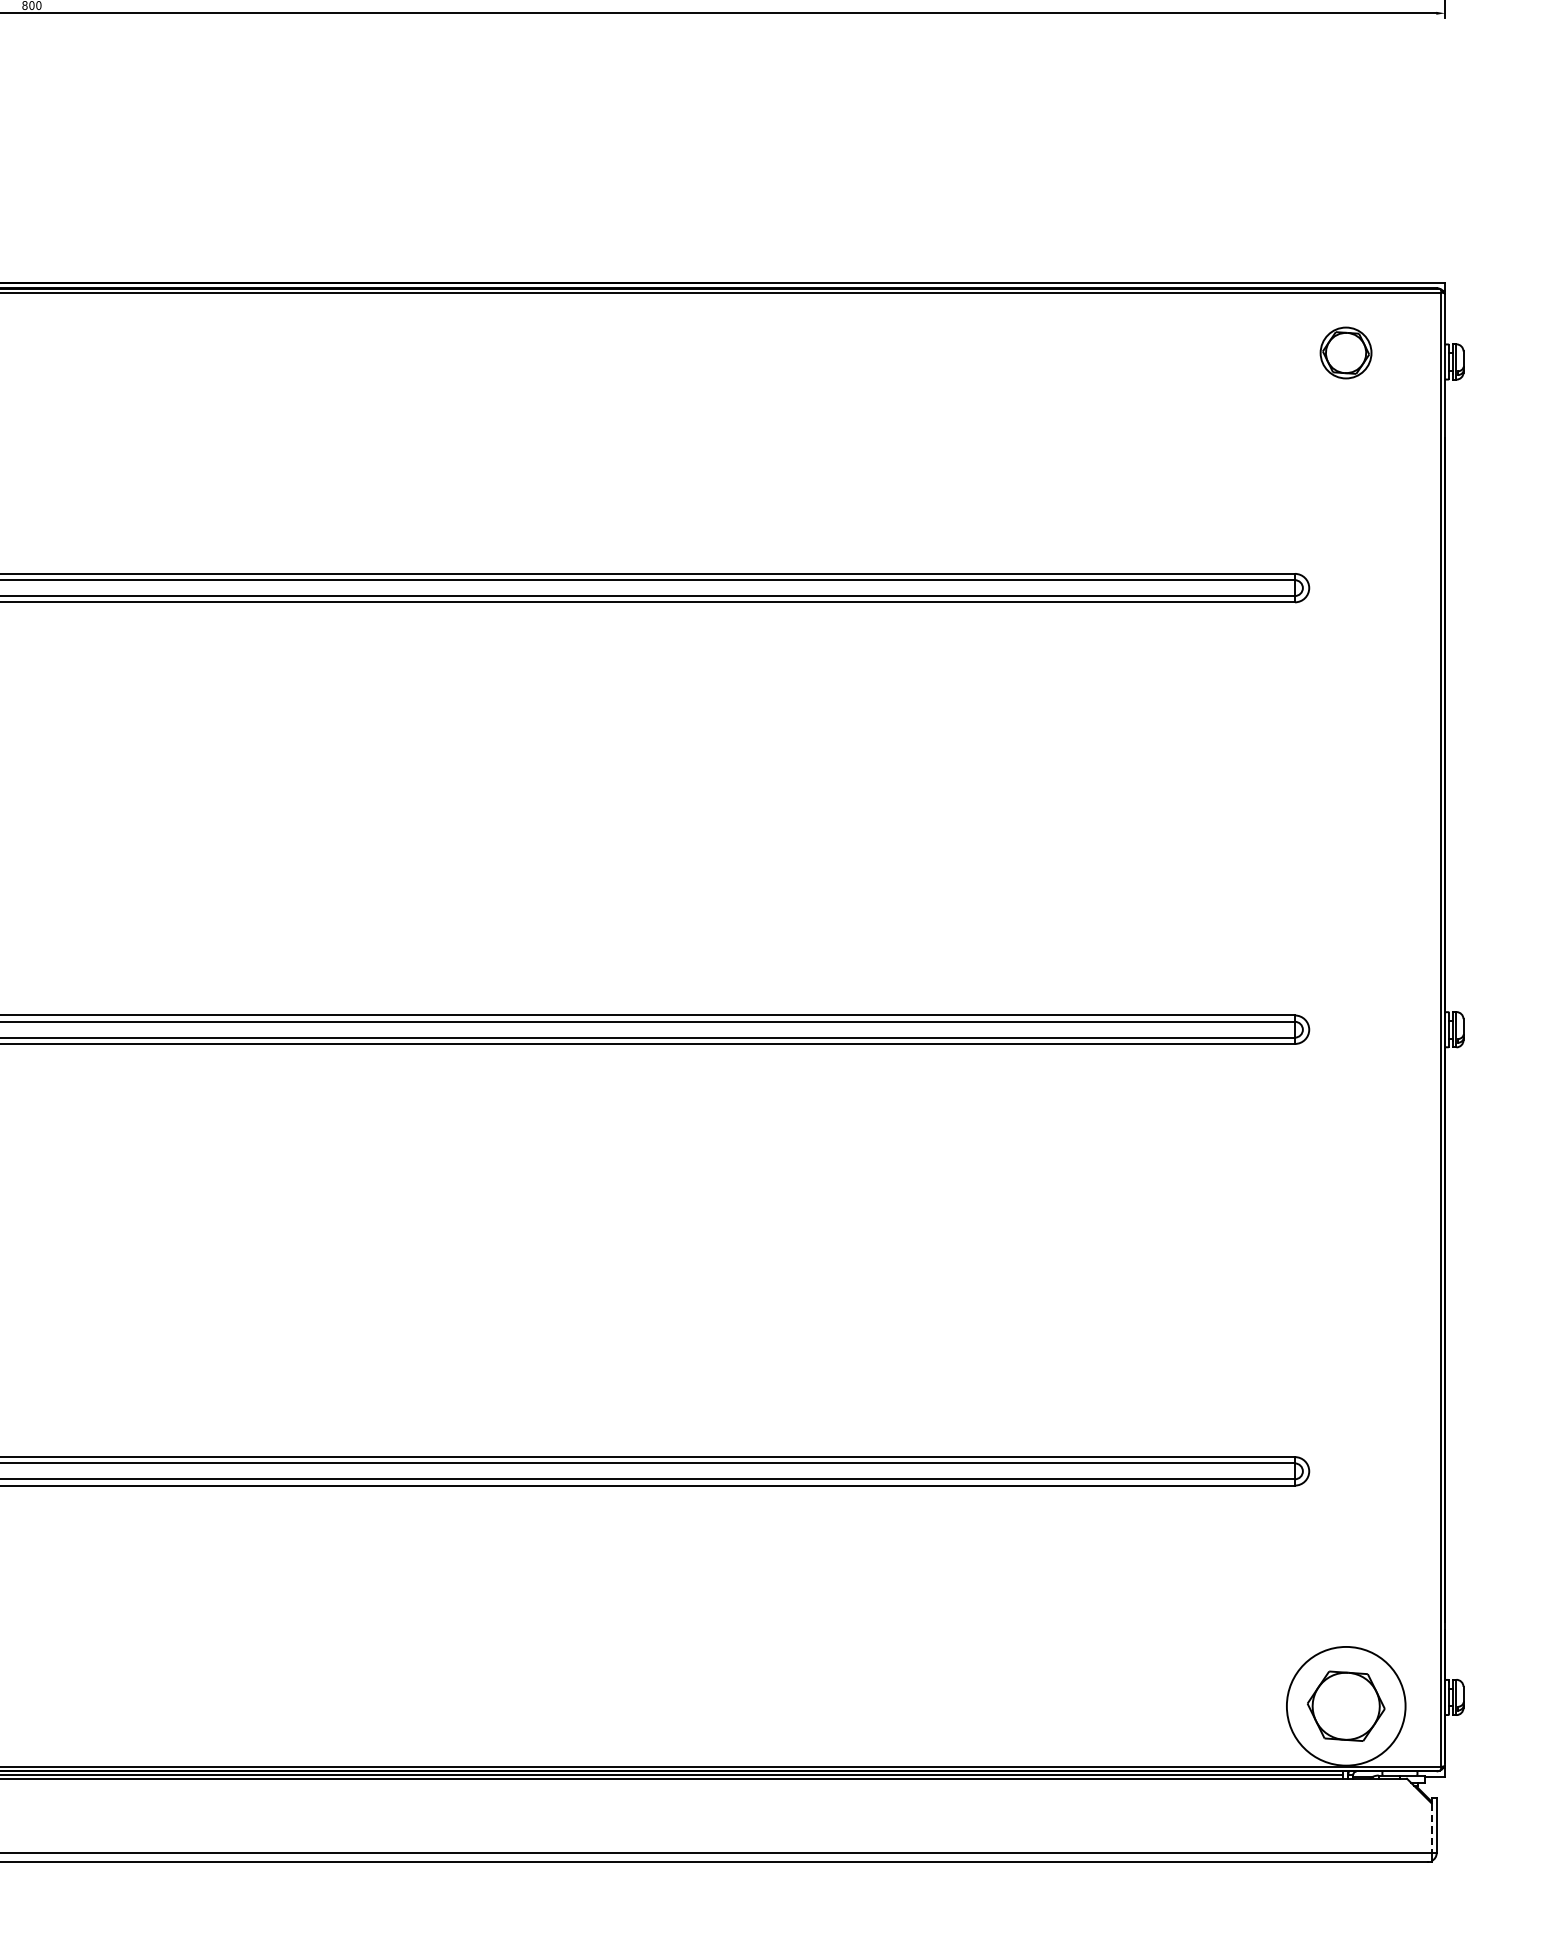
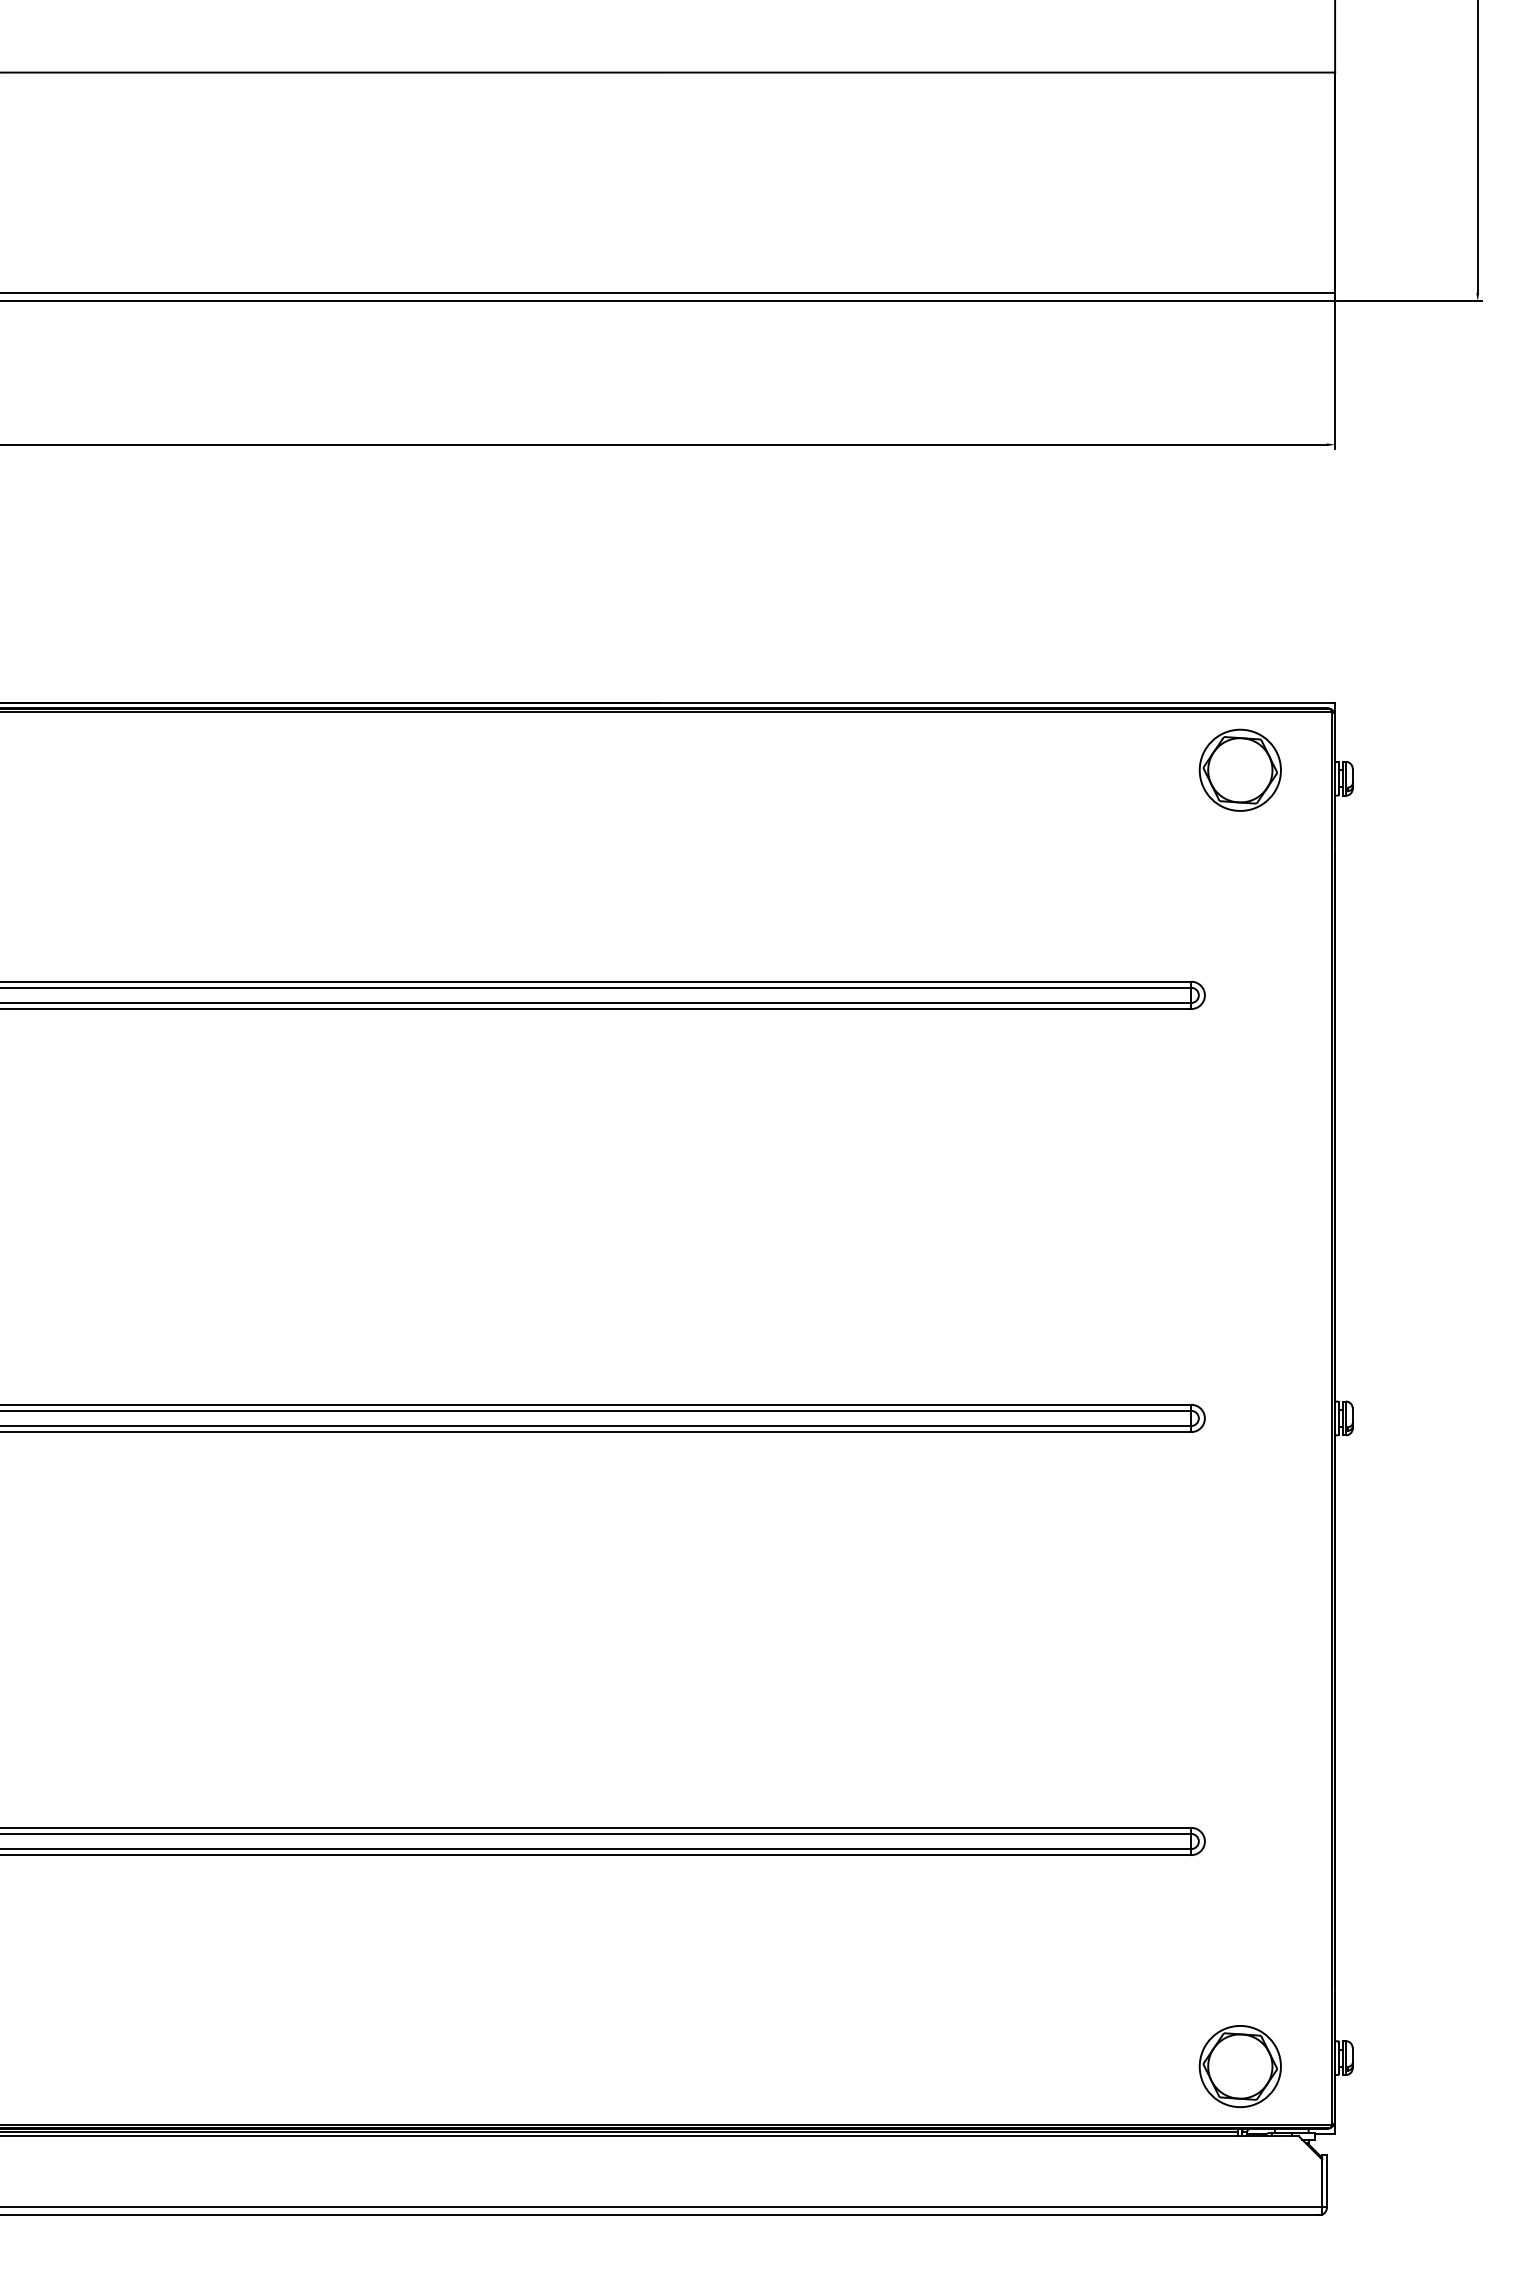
part: (1345, 352) -> (1239, 769), size x1.67
circle: (1345, 1706) -> (1239, 2066), size x0.71
line: (1431, 1828) -> (1322, 2183), dashed -> solid

